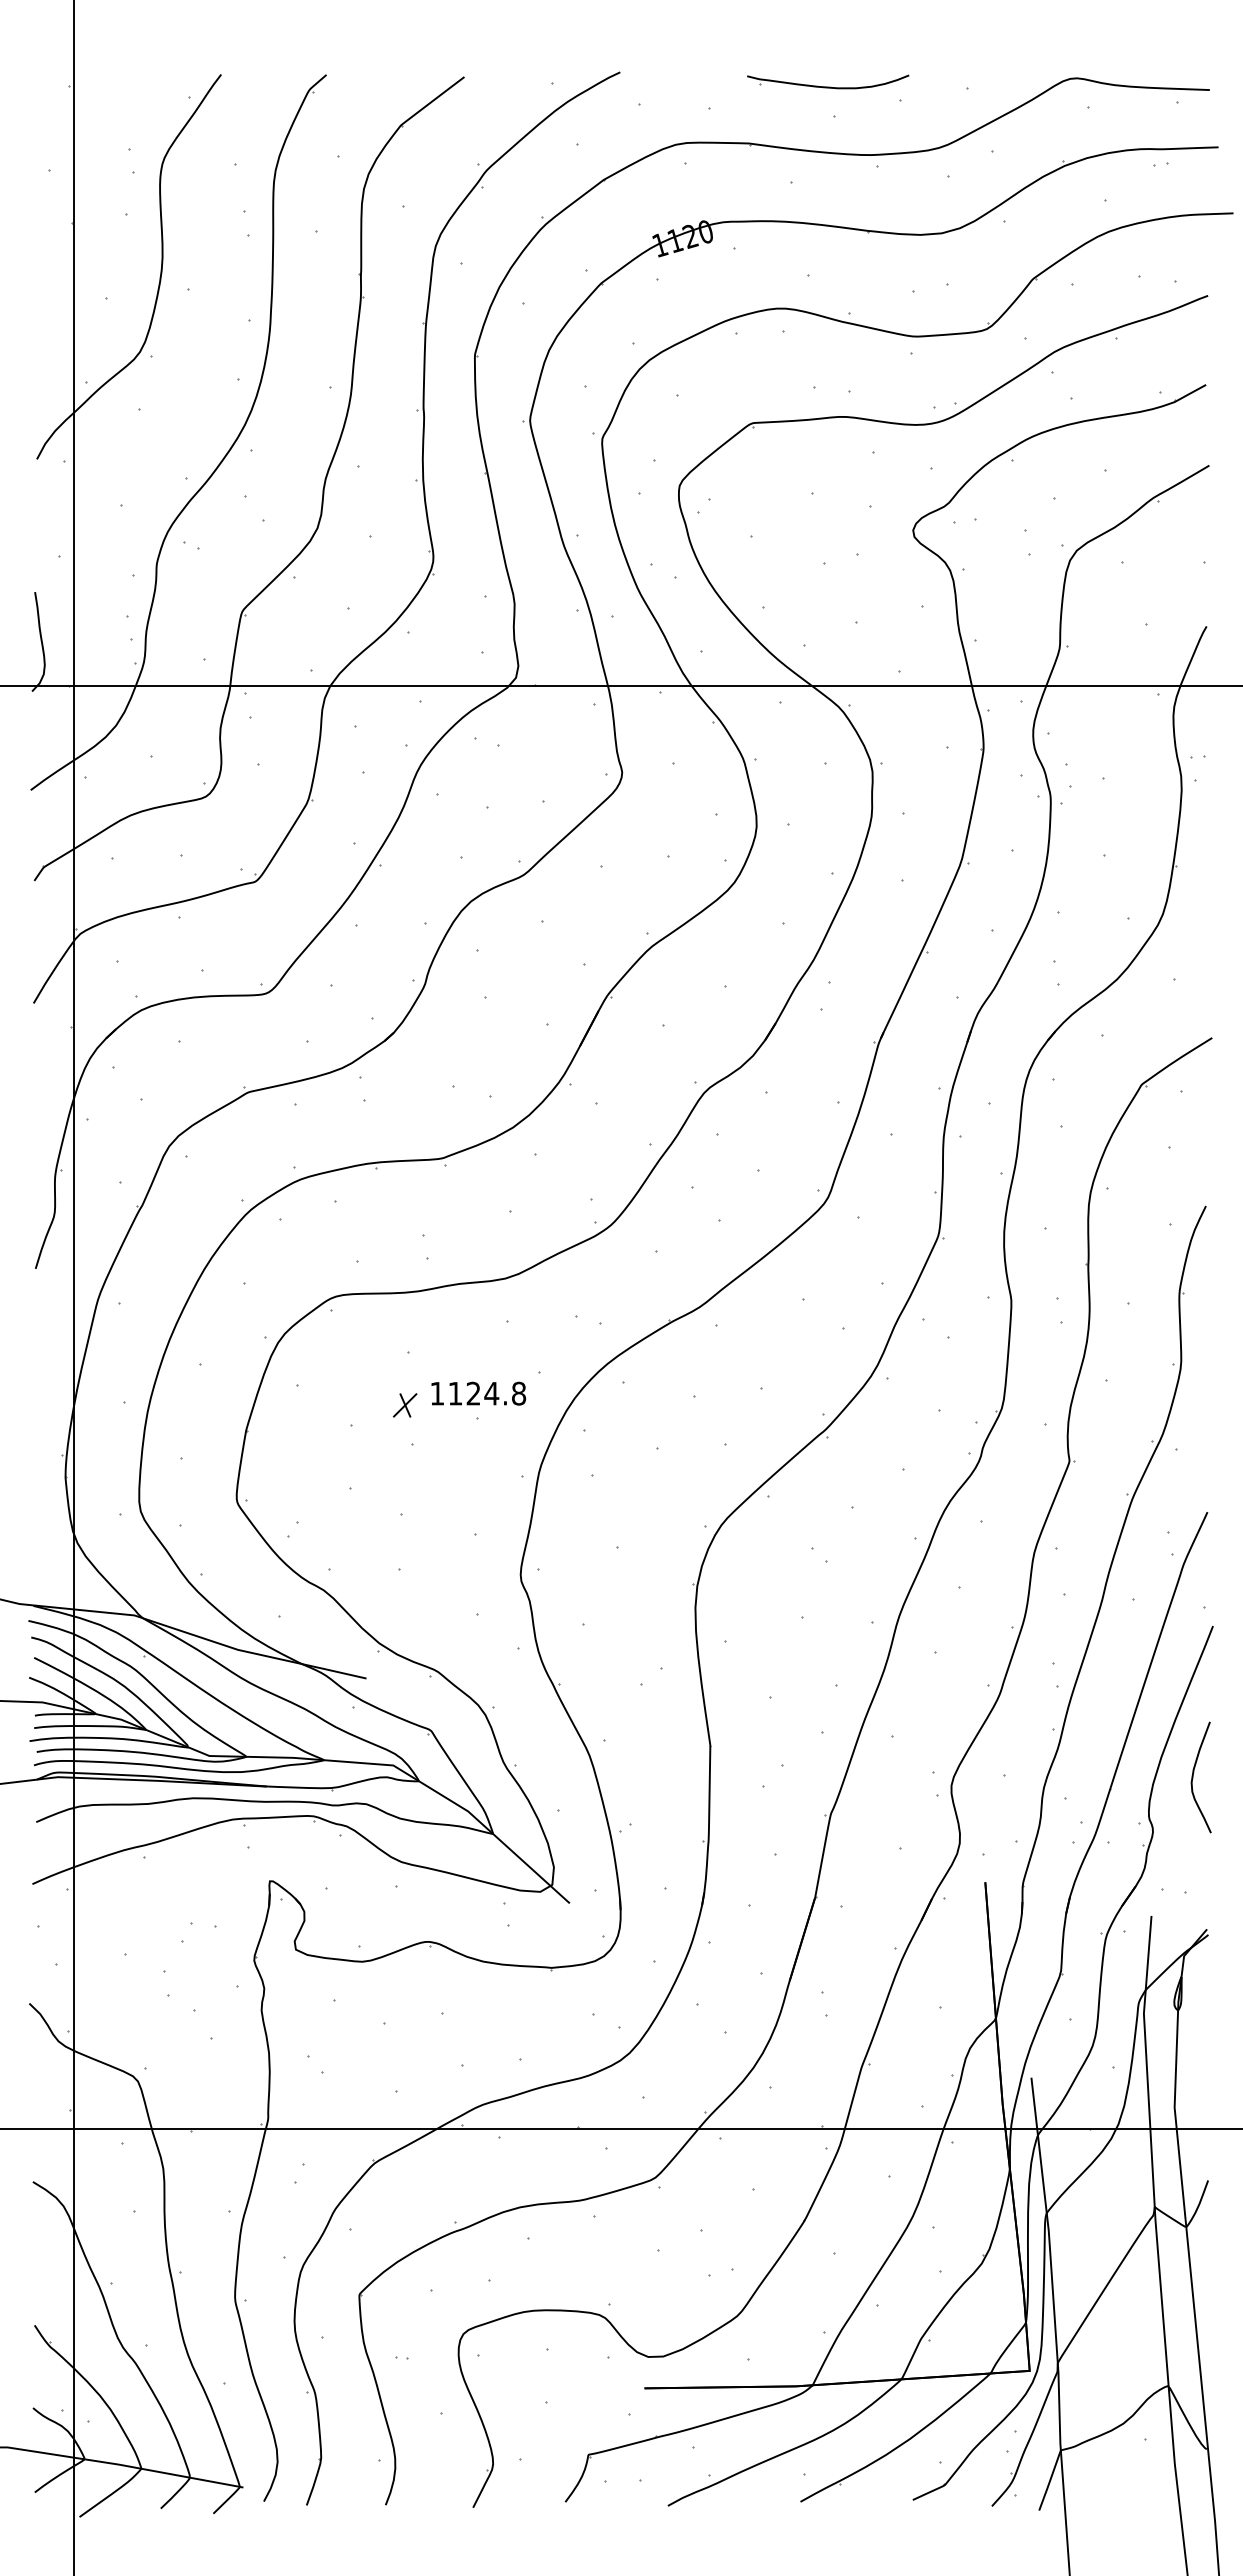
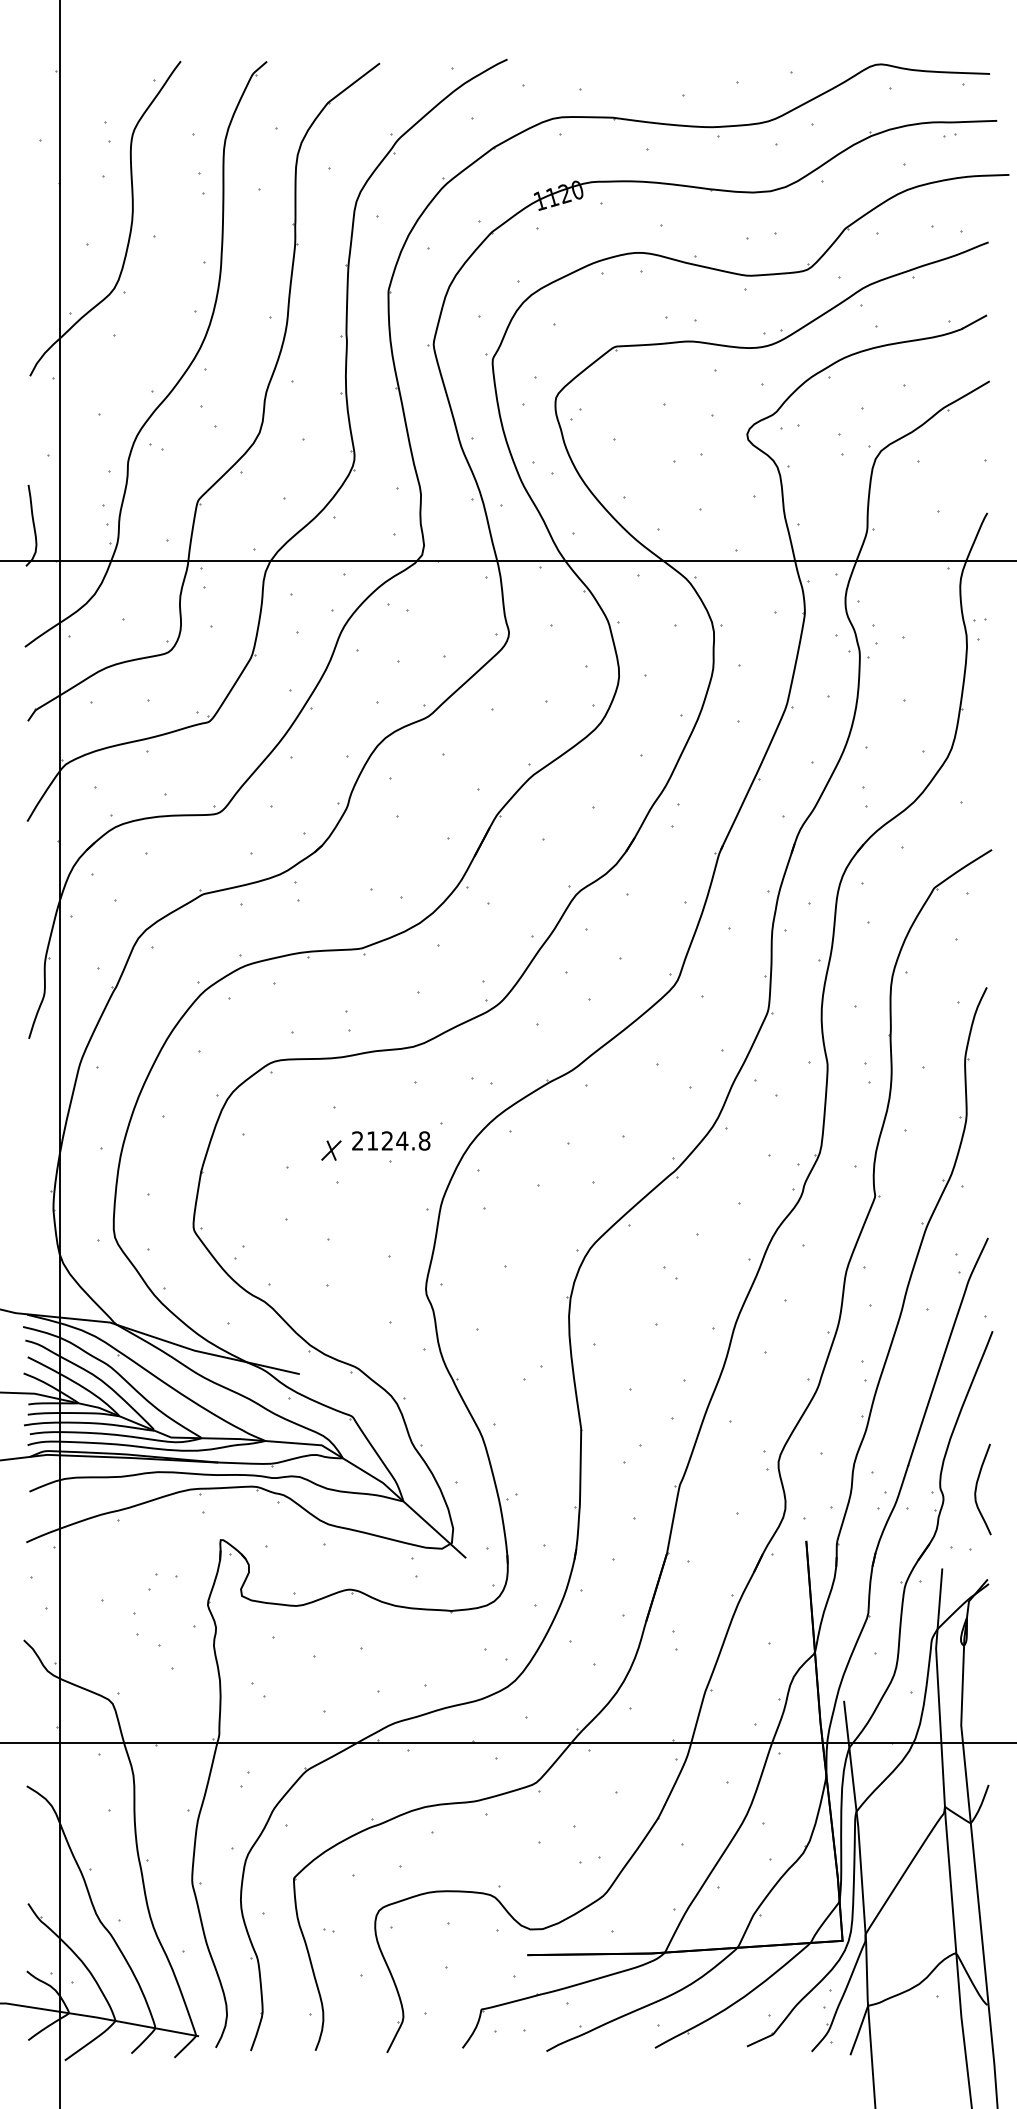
part: (828, 81) -> (677, 66), removed
text: (436, 1393) -> (357, 1140), 1124.8 -> 2124.8
curve: (1193, 1777) -> (976, 1489), moved

